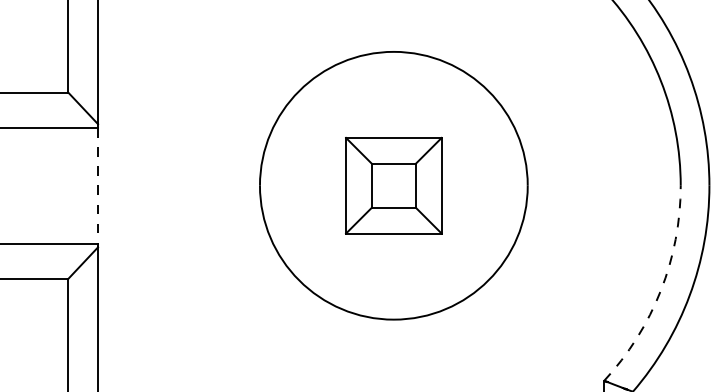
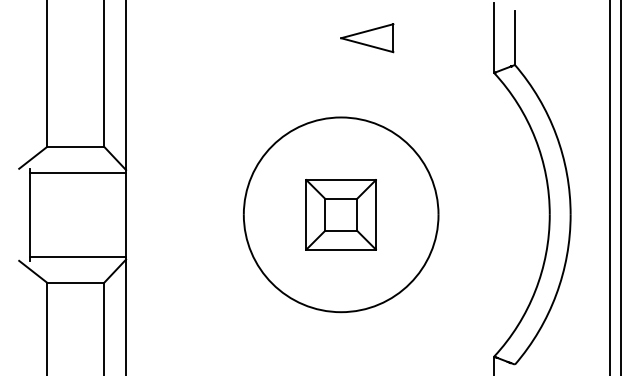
line: (98, 186) -> (126, 215), dashed -> solid
arc: (661, 291) -> (535, 291), dashed -> solid

